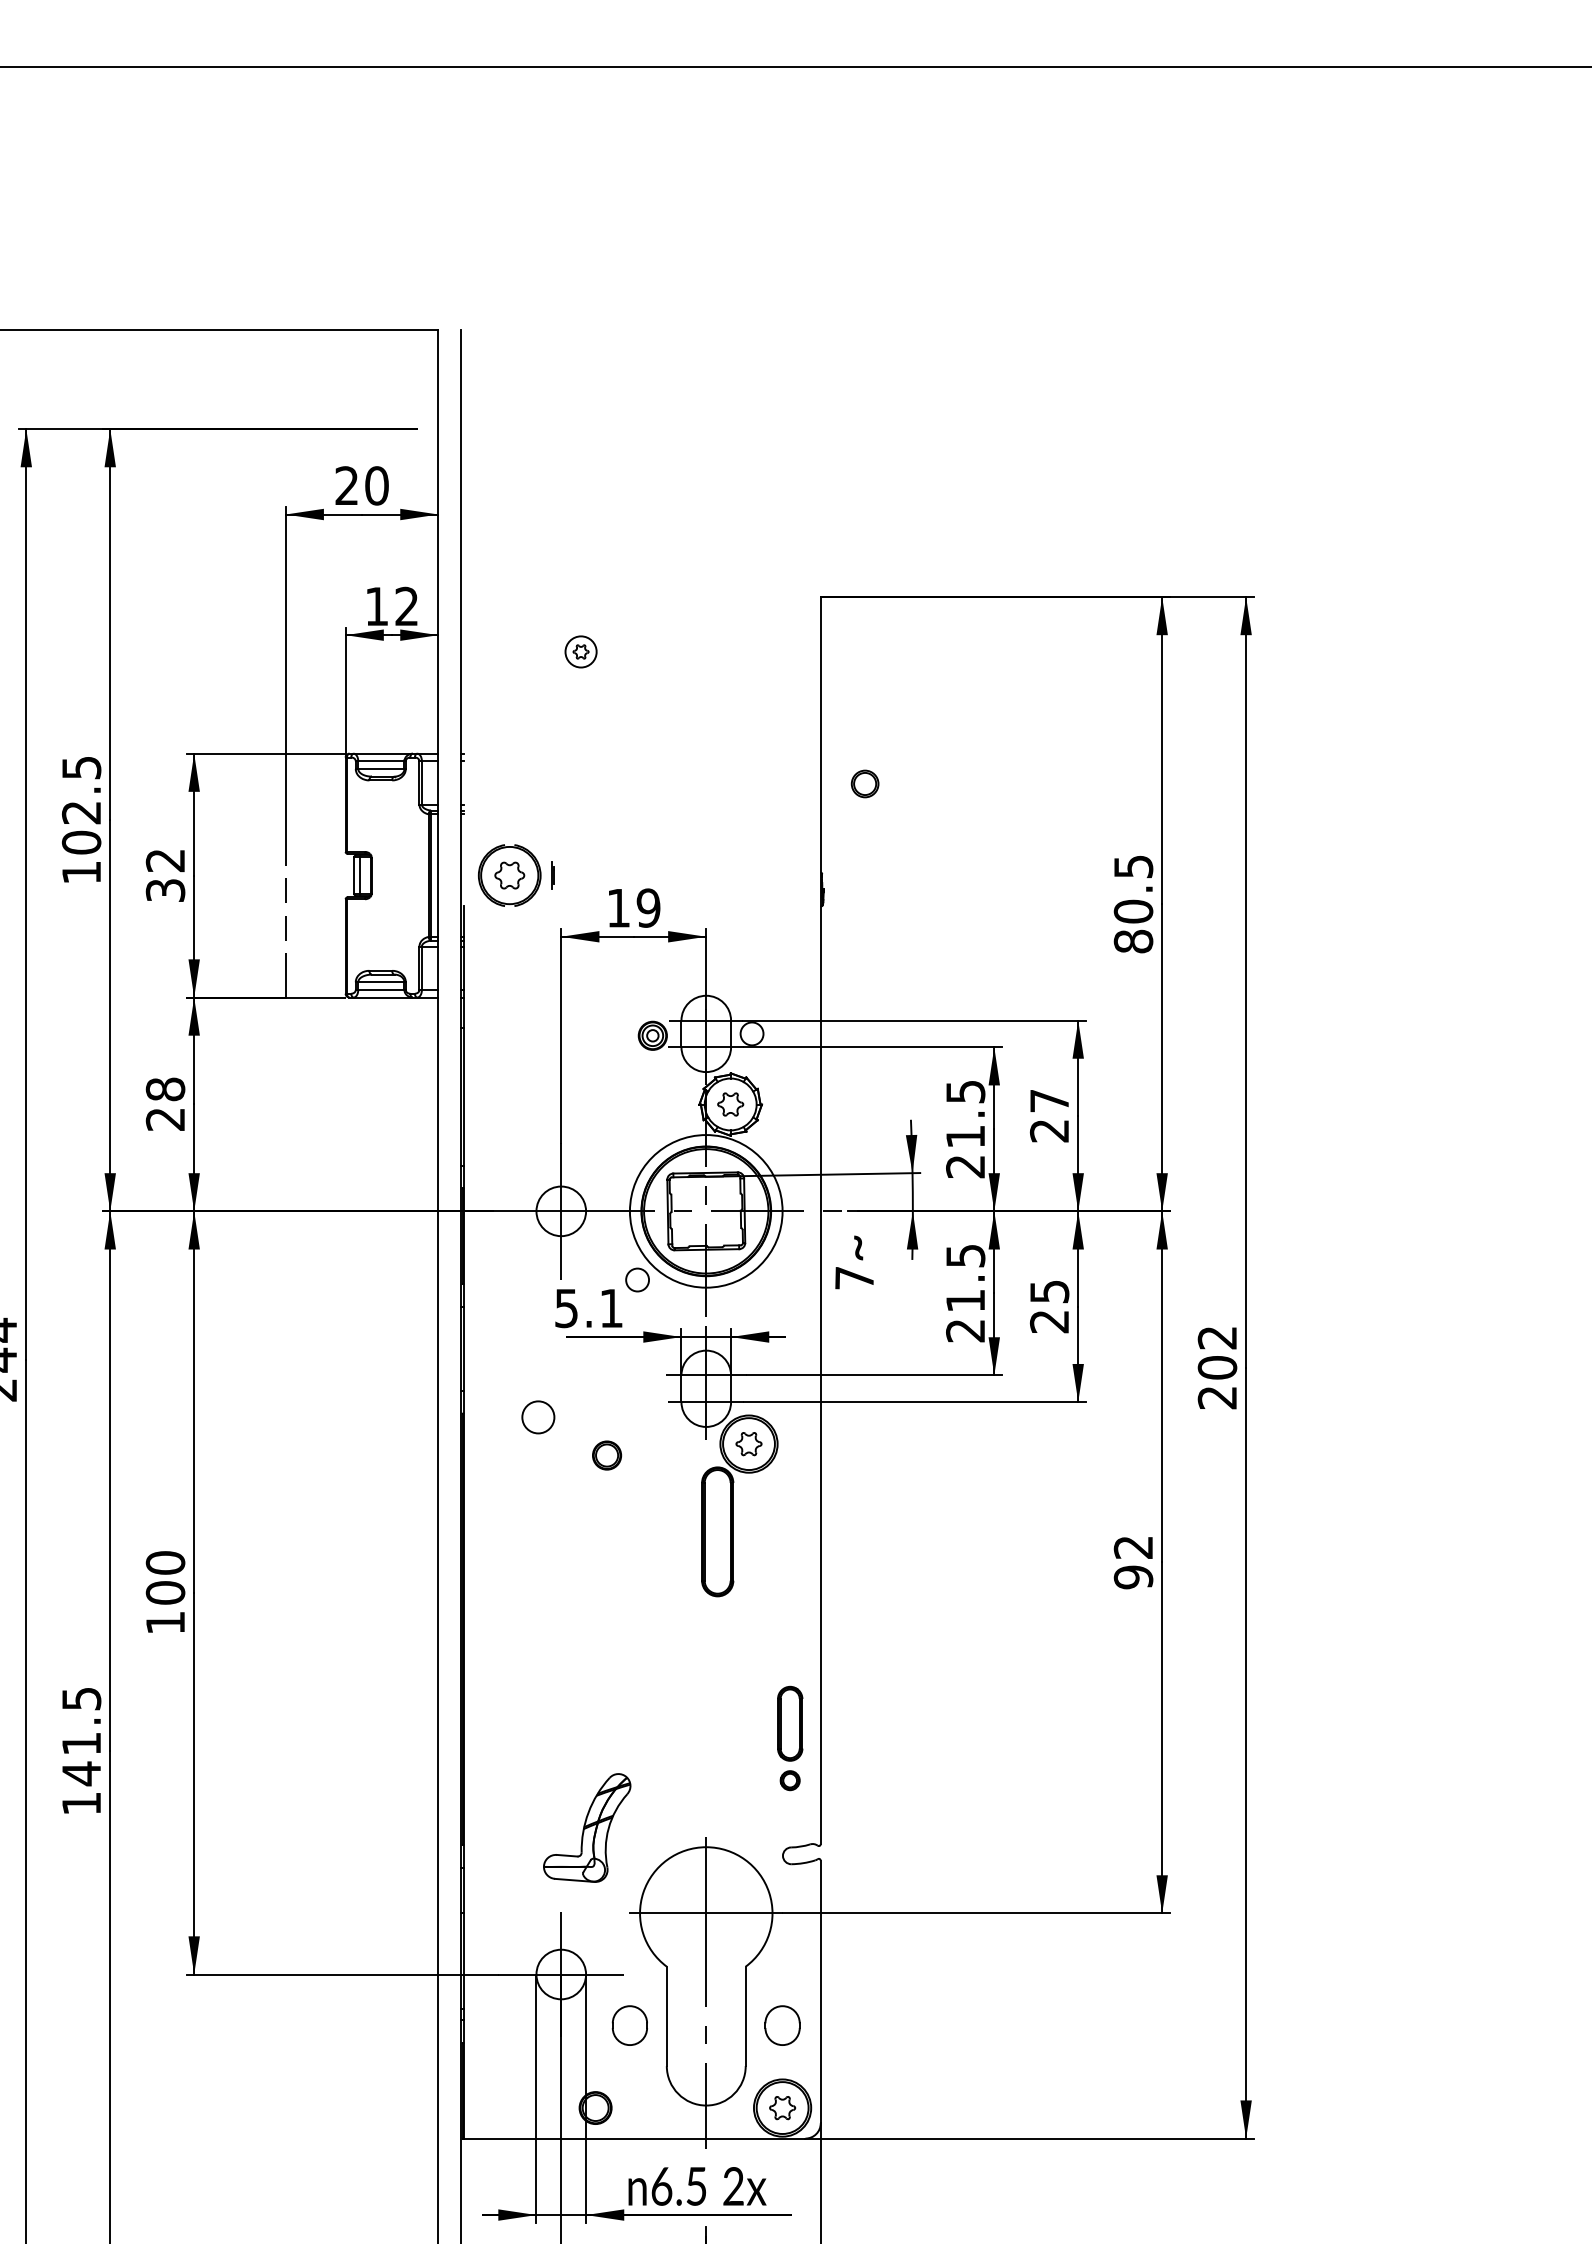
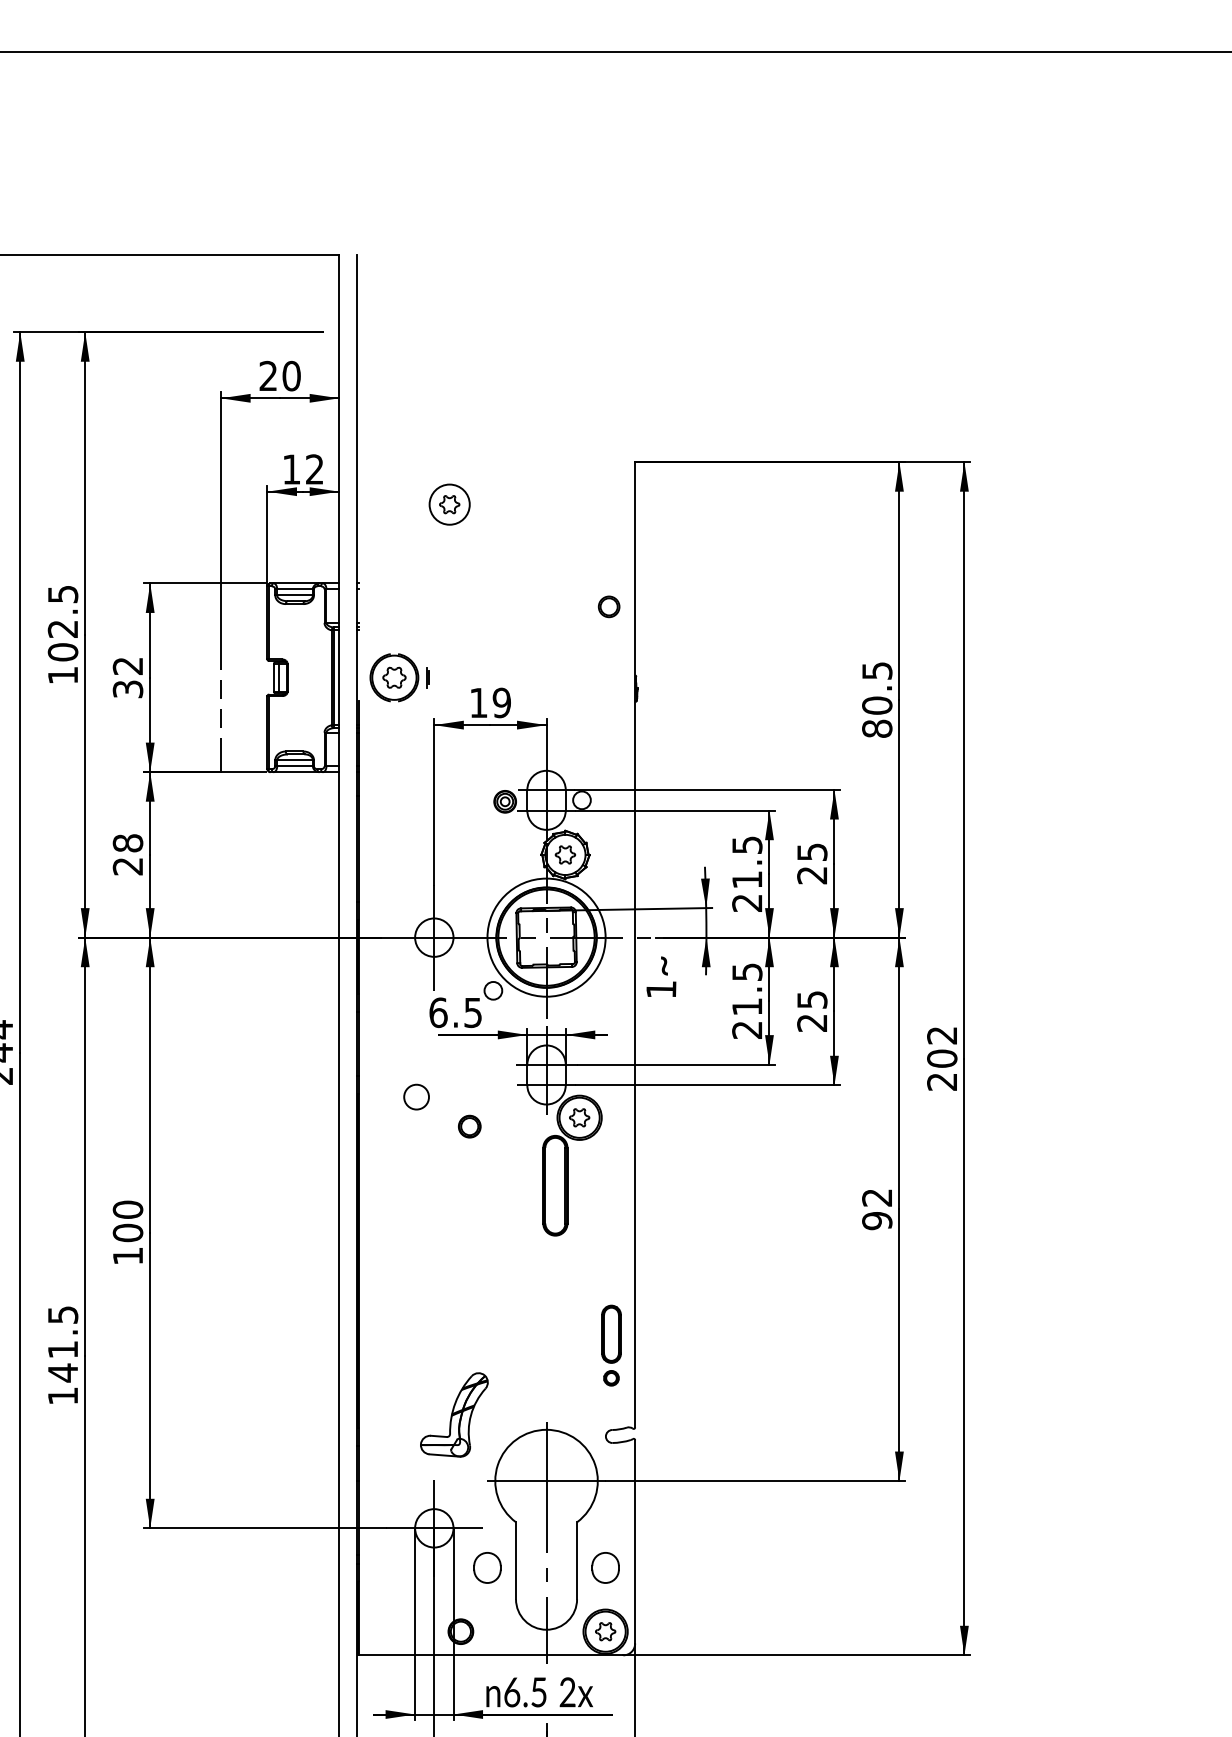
part: (580, 651) -> (449, 504), size x1.67
part: (864, 783) -> (608, 606), moved
text: (1049, 1101) -> (812, 852), 27 -> 25
text: (854, 1278) -> (661, 989), 7 -> 1
text: (588, 1308) -> (455, 1012), 5.1 -> 6.5

